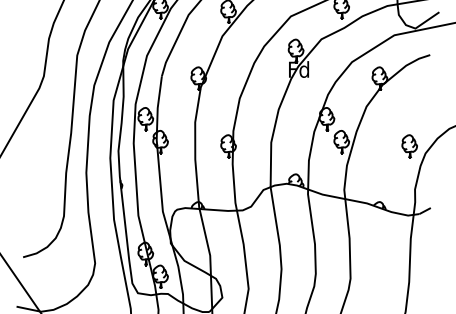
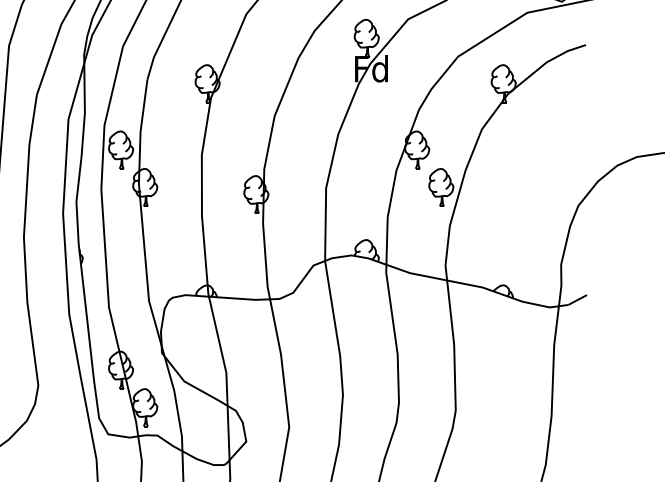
part: (409, 146) -> (552, 194), removed

